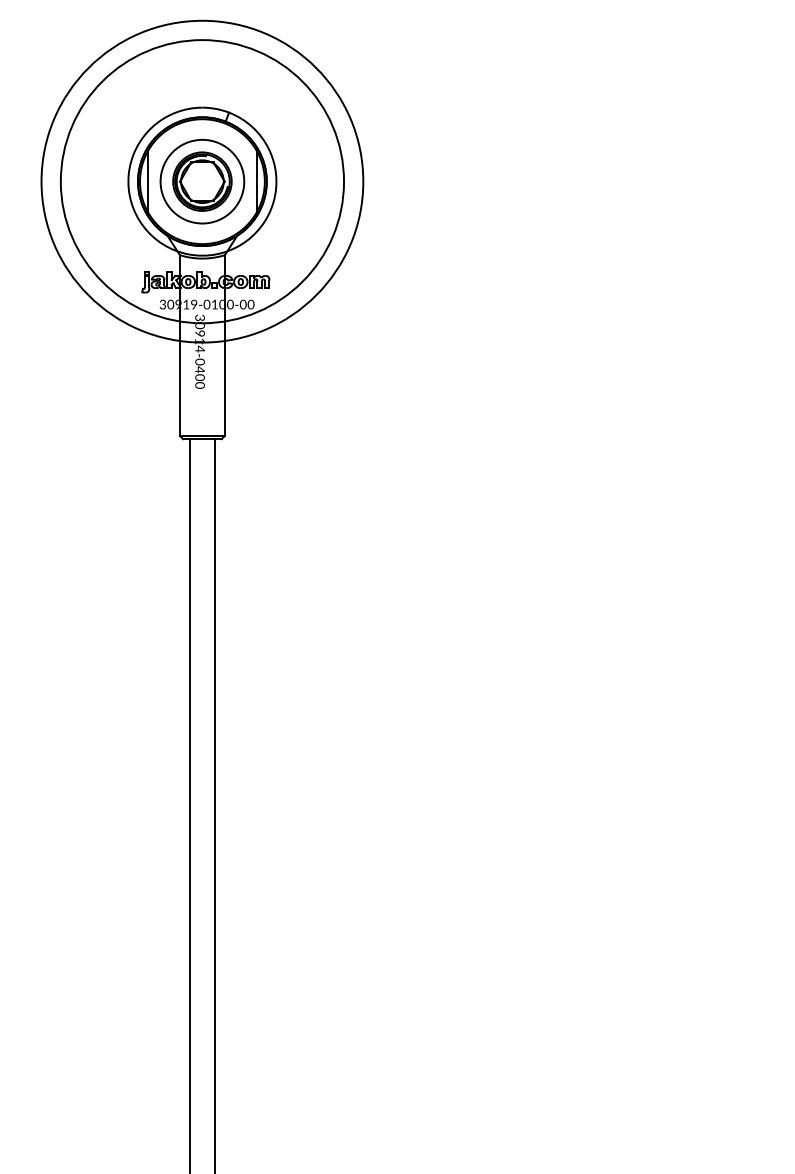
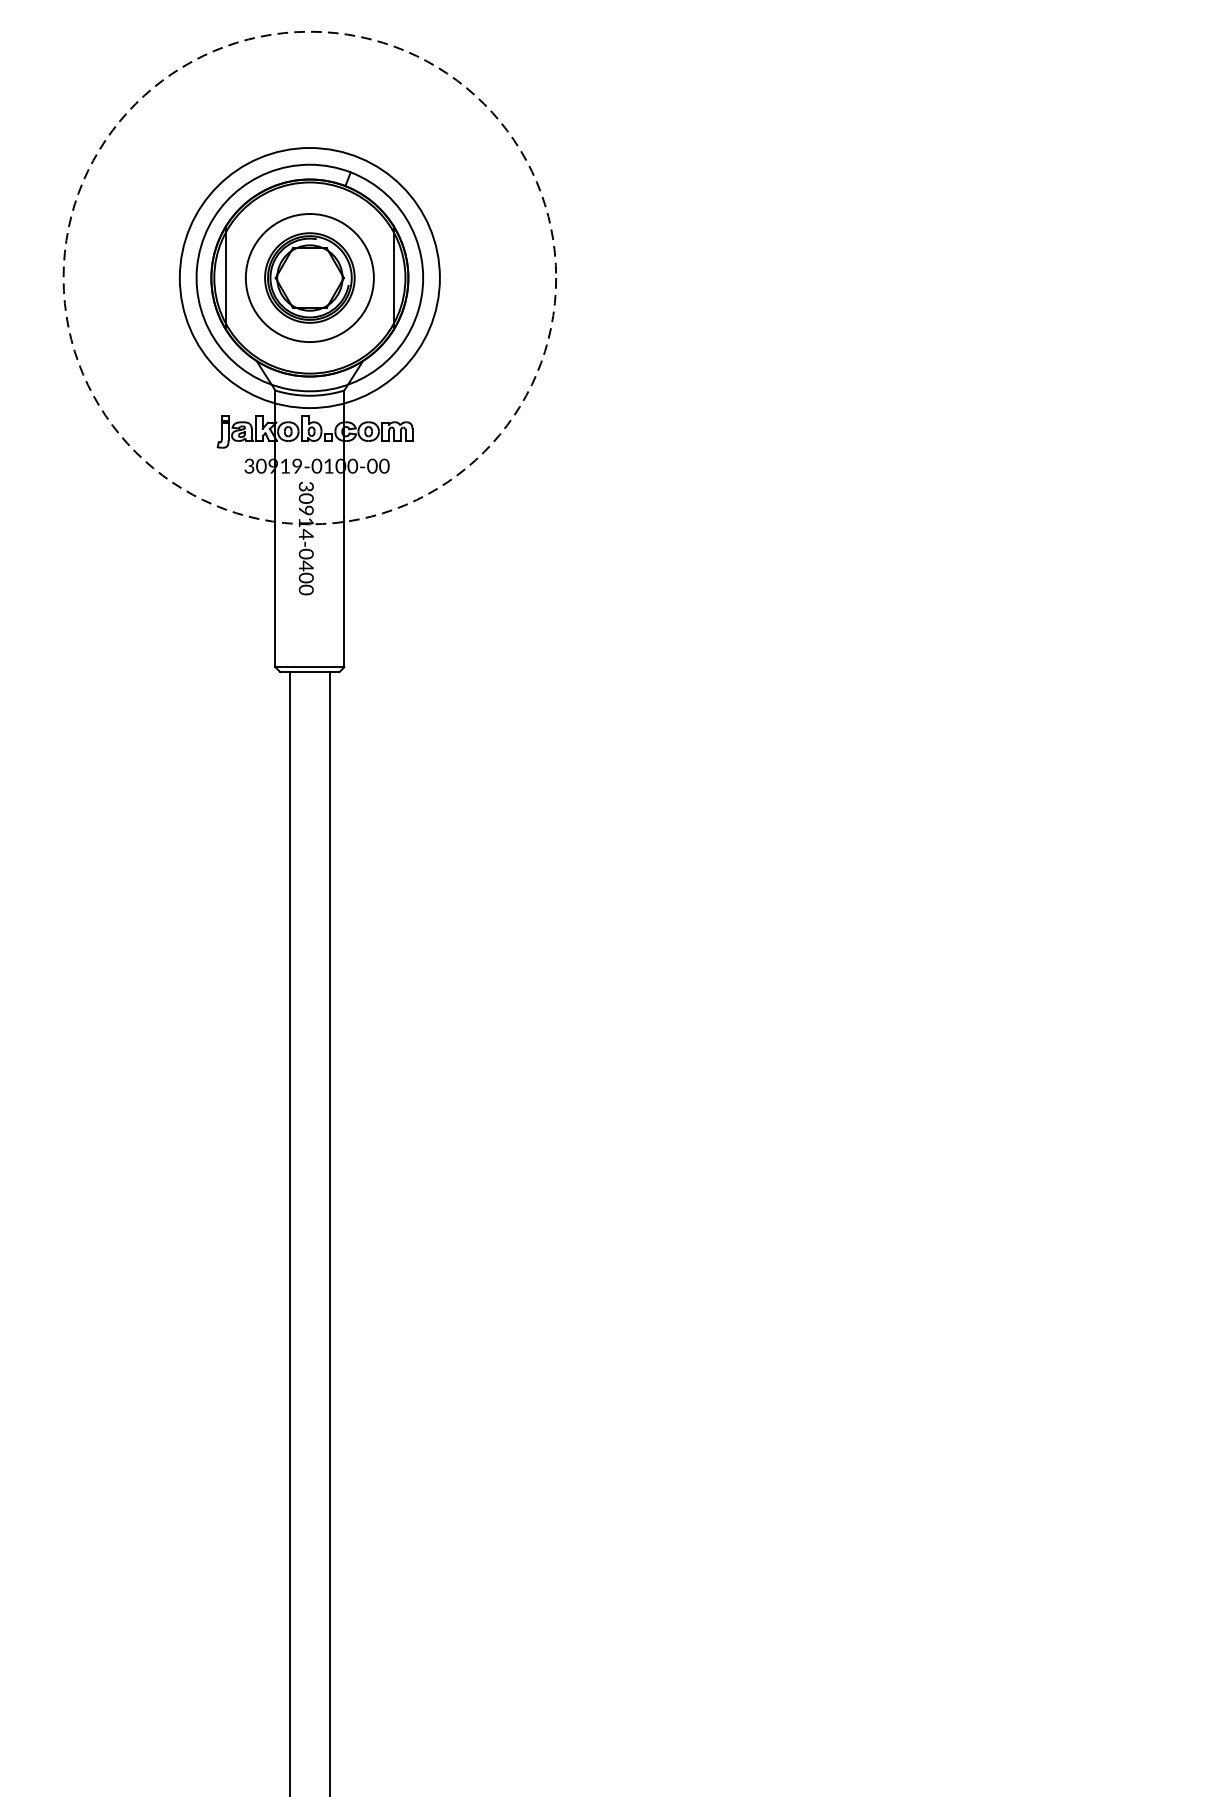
circle: (202, 181) -> (309, 277), size x0.6
circle: (202, 181) -> (309, 277), solid -> dashed

